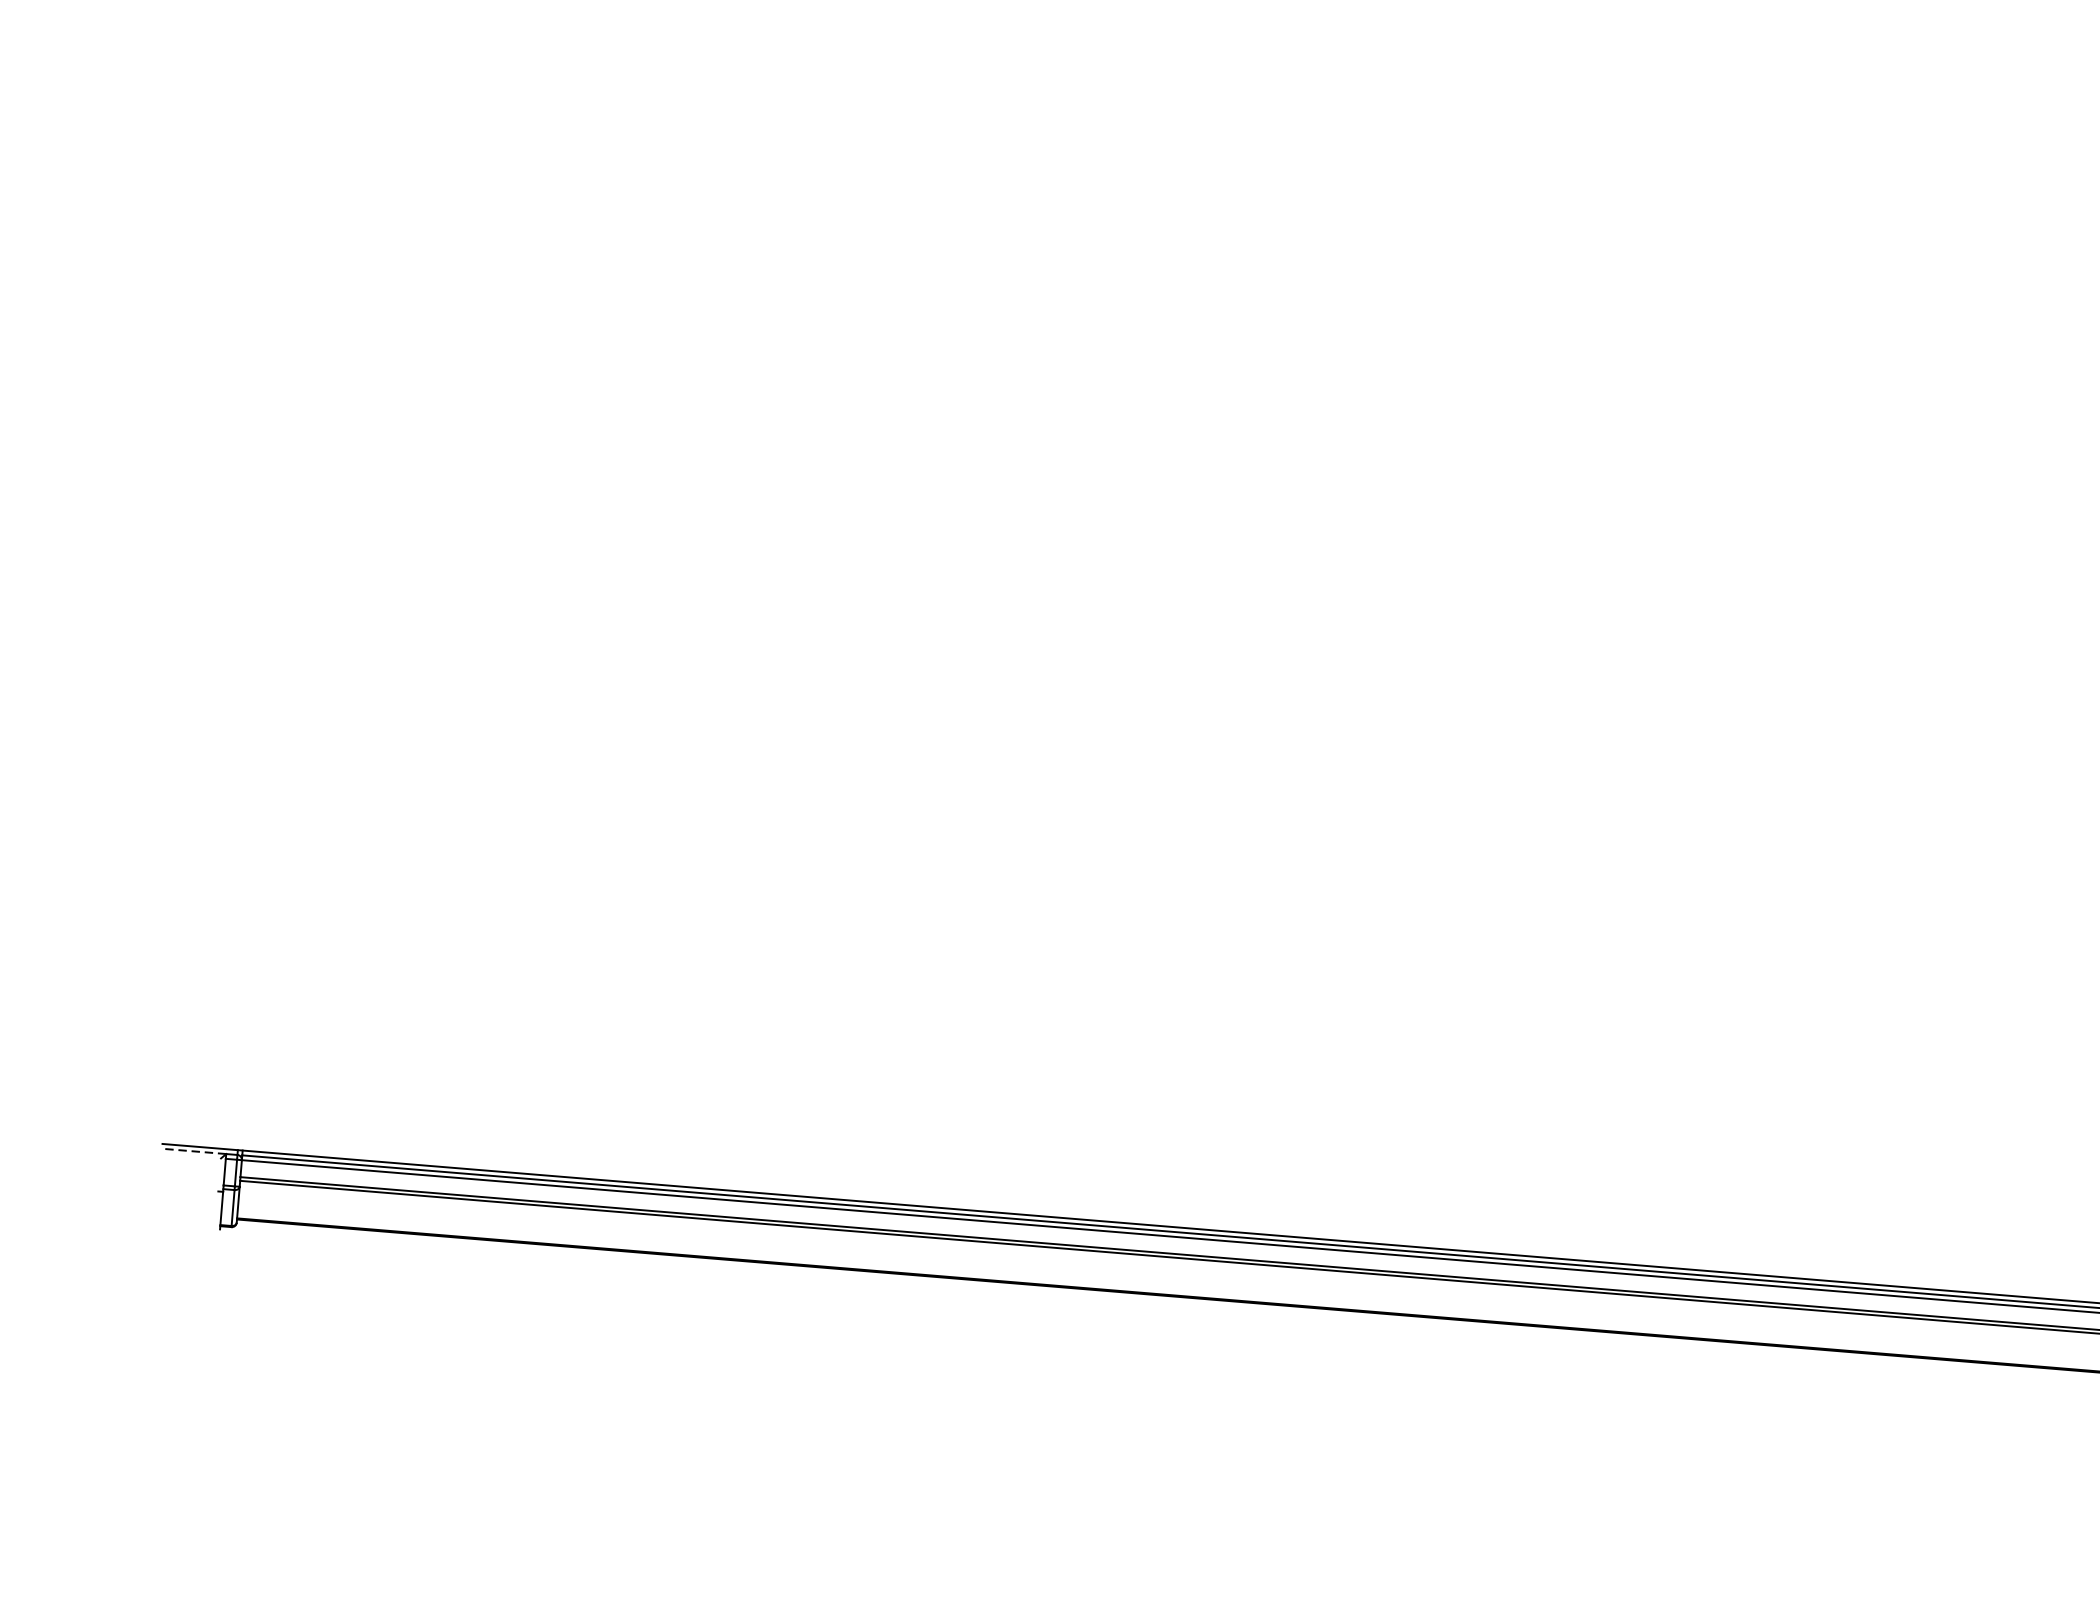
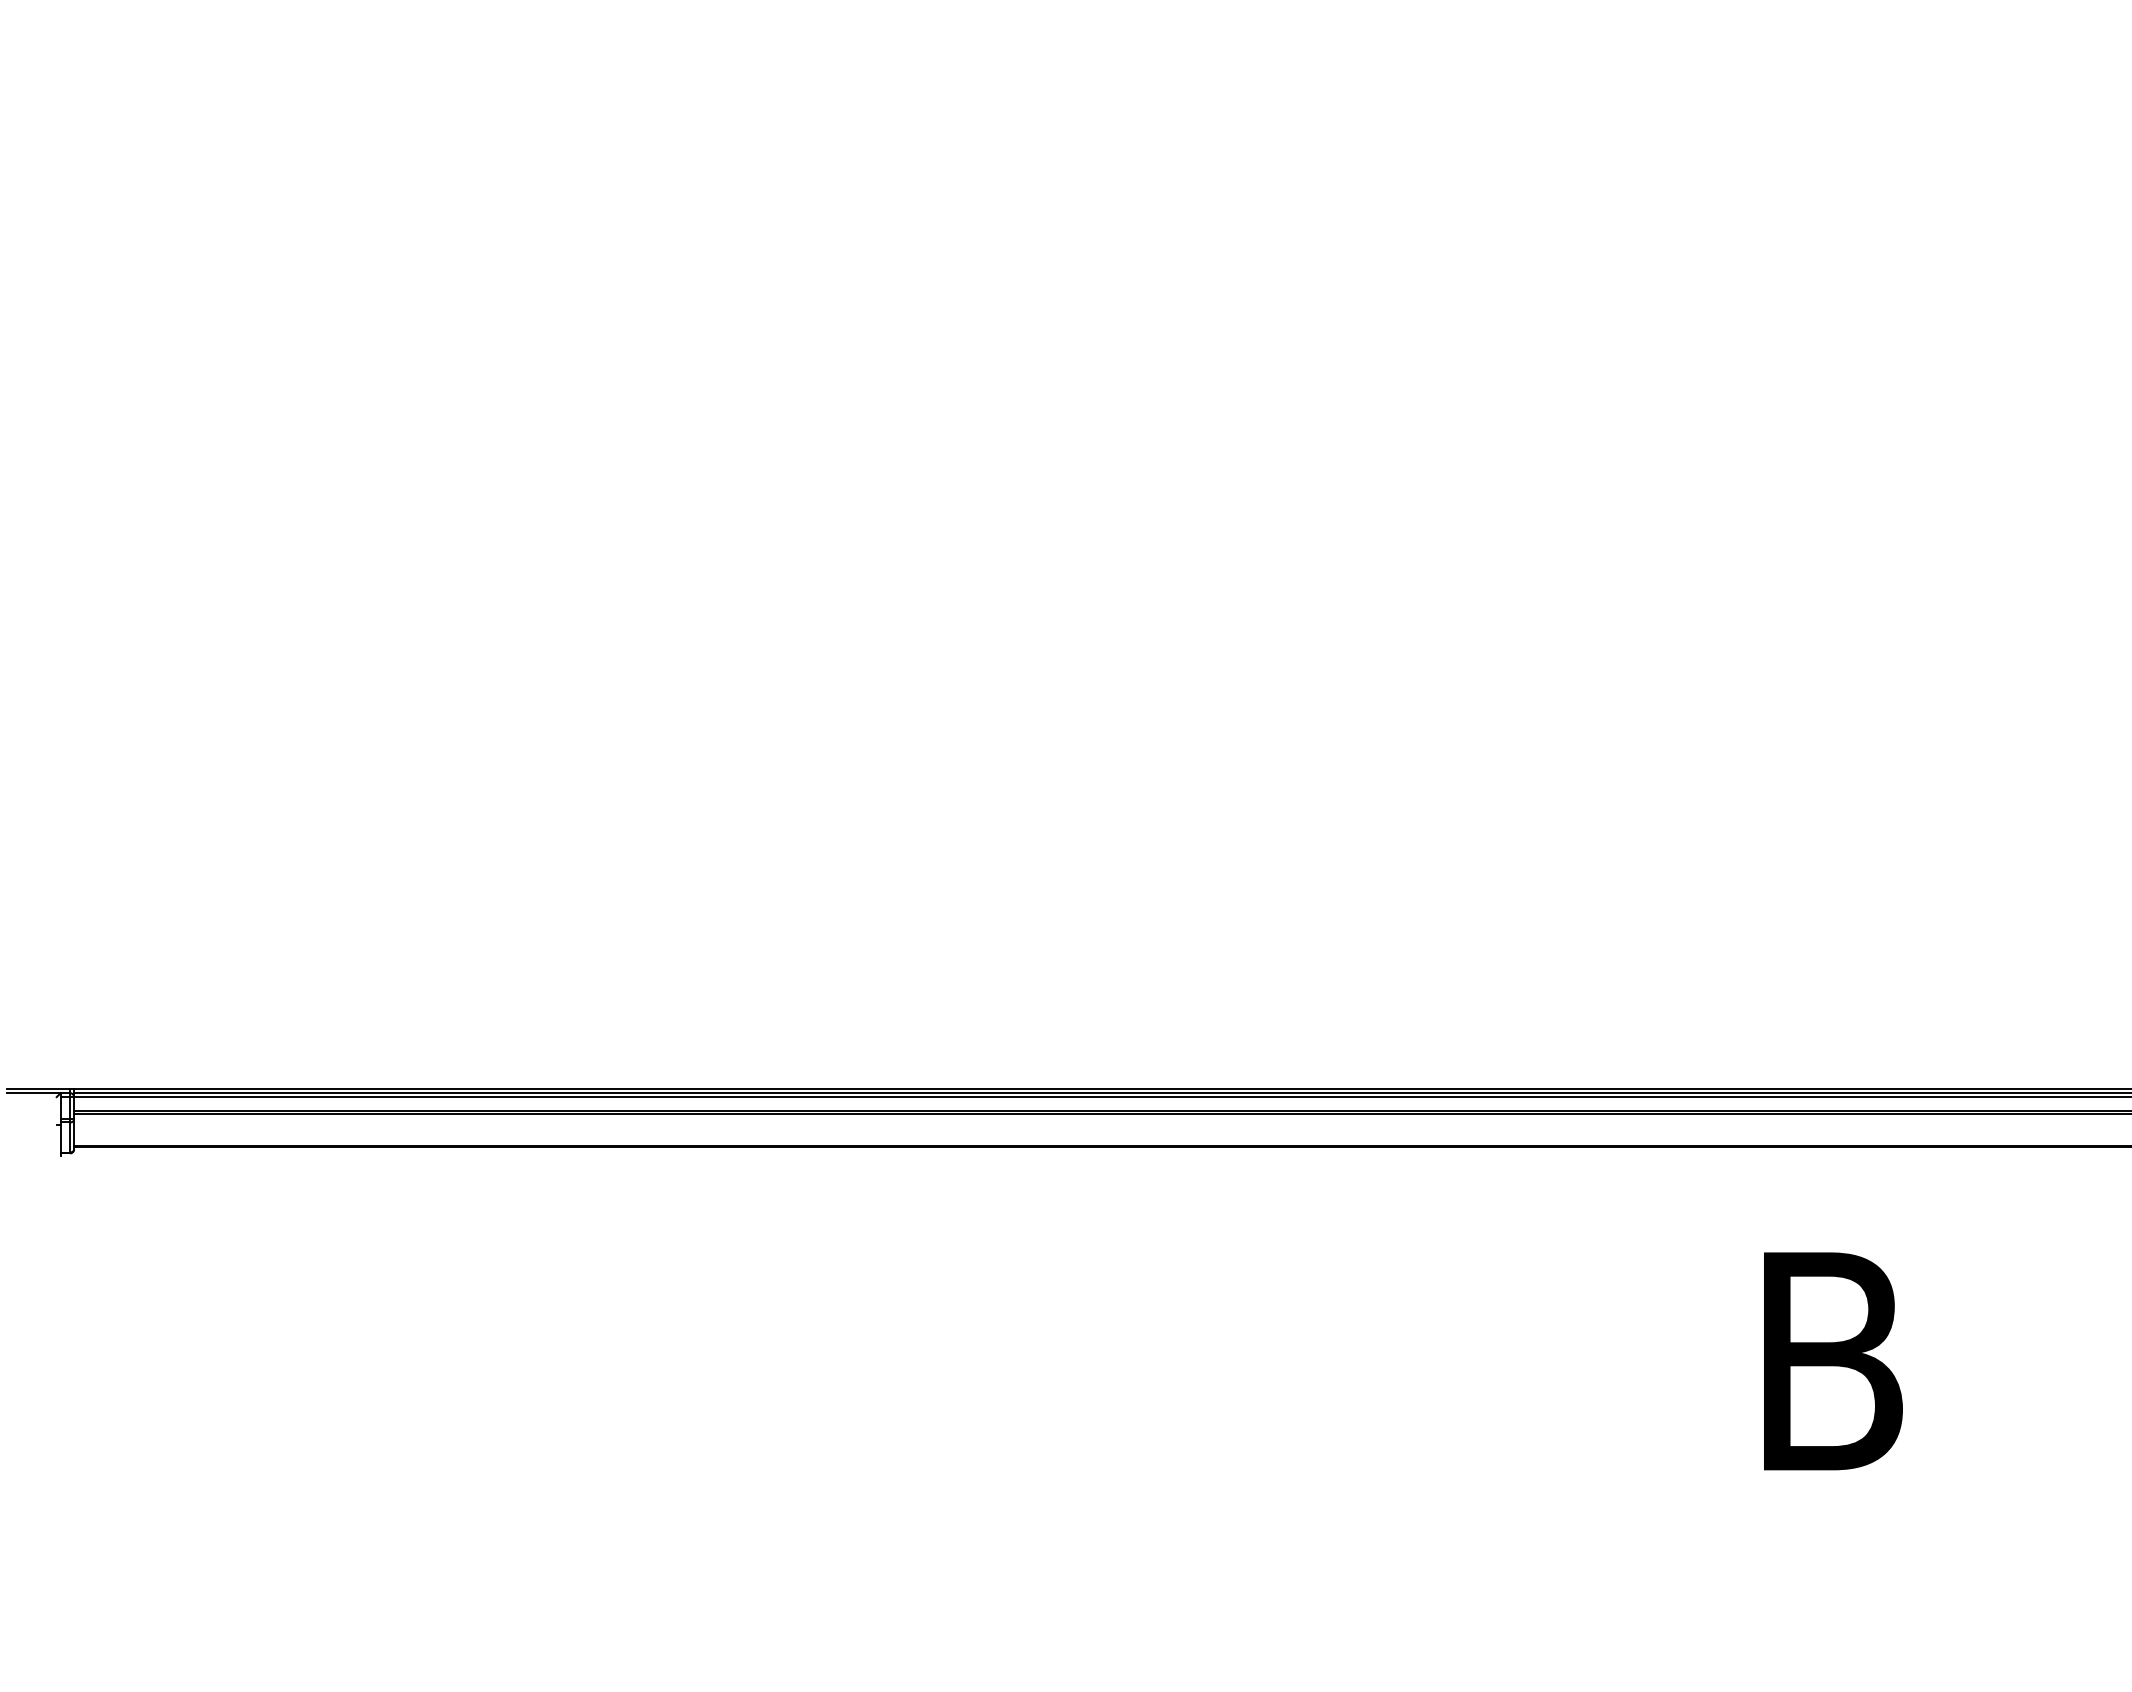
line: (193, 1151) -> (33, 1093), dashed -> solid

